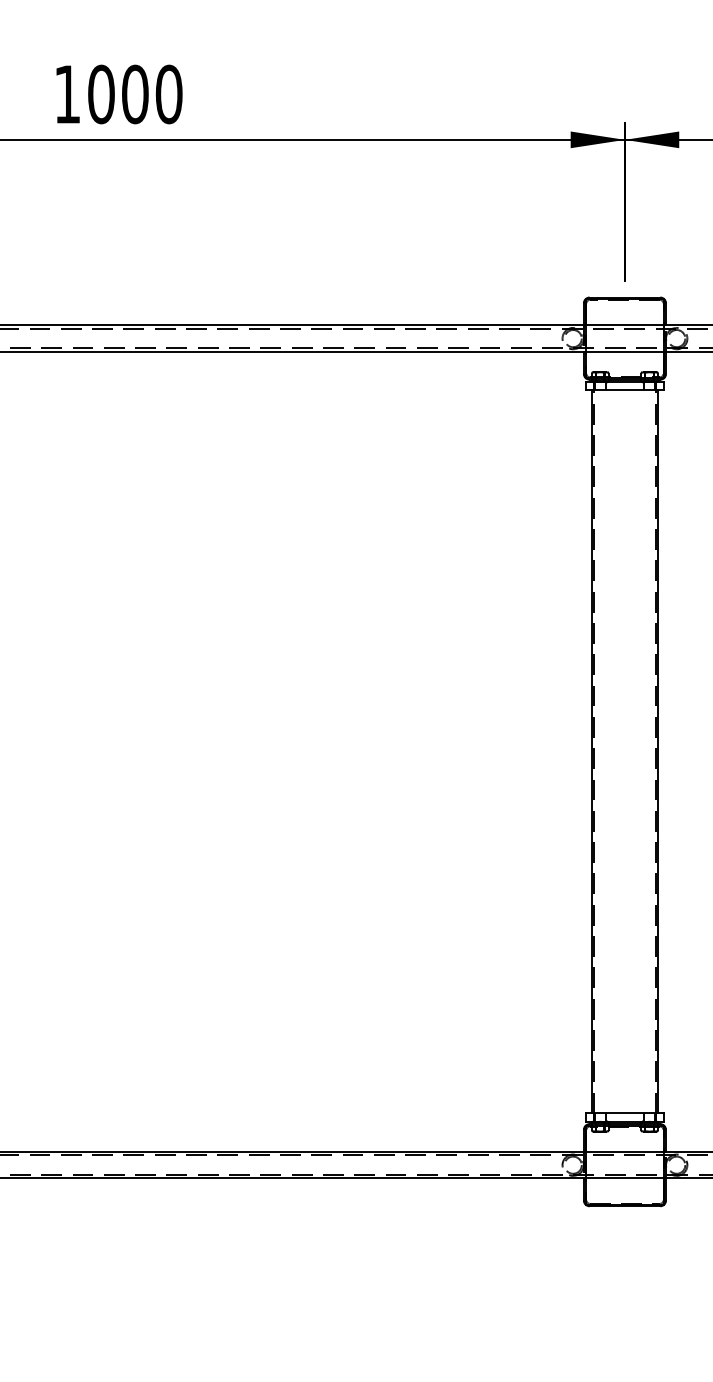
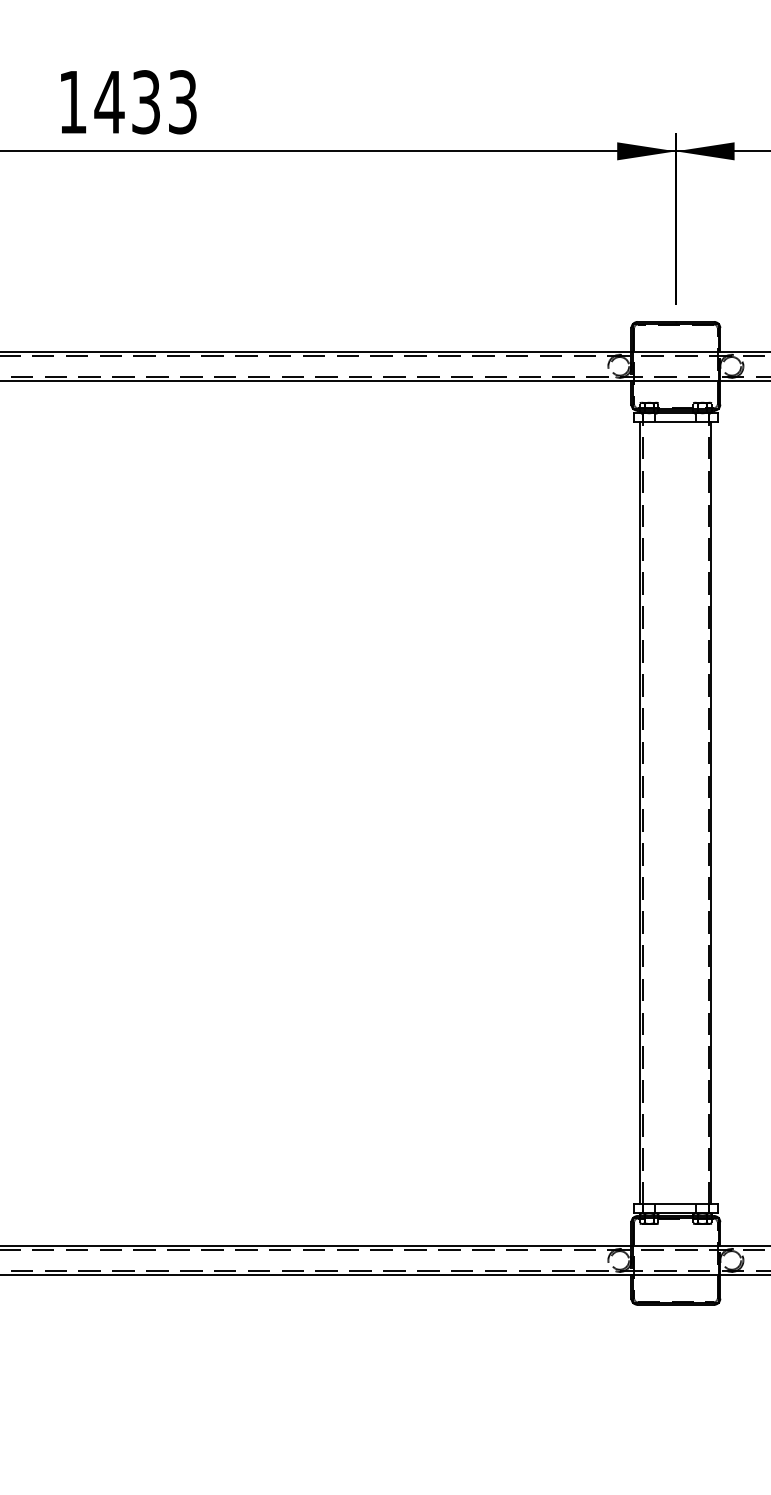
text: (134, 94) -> (145, 102), 1000 -> 1433

